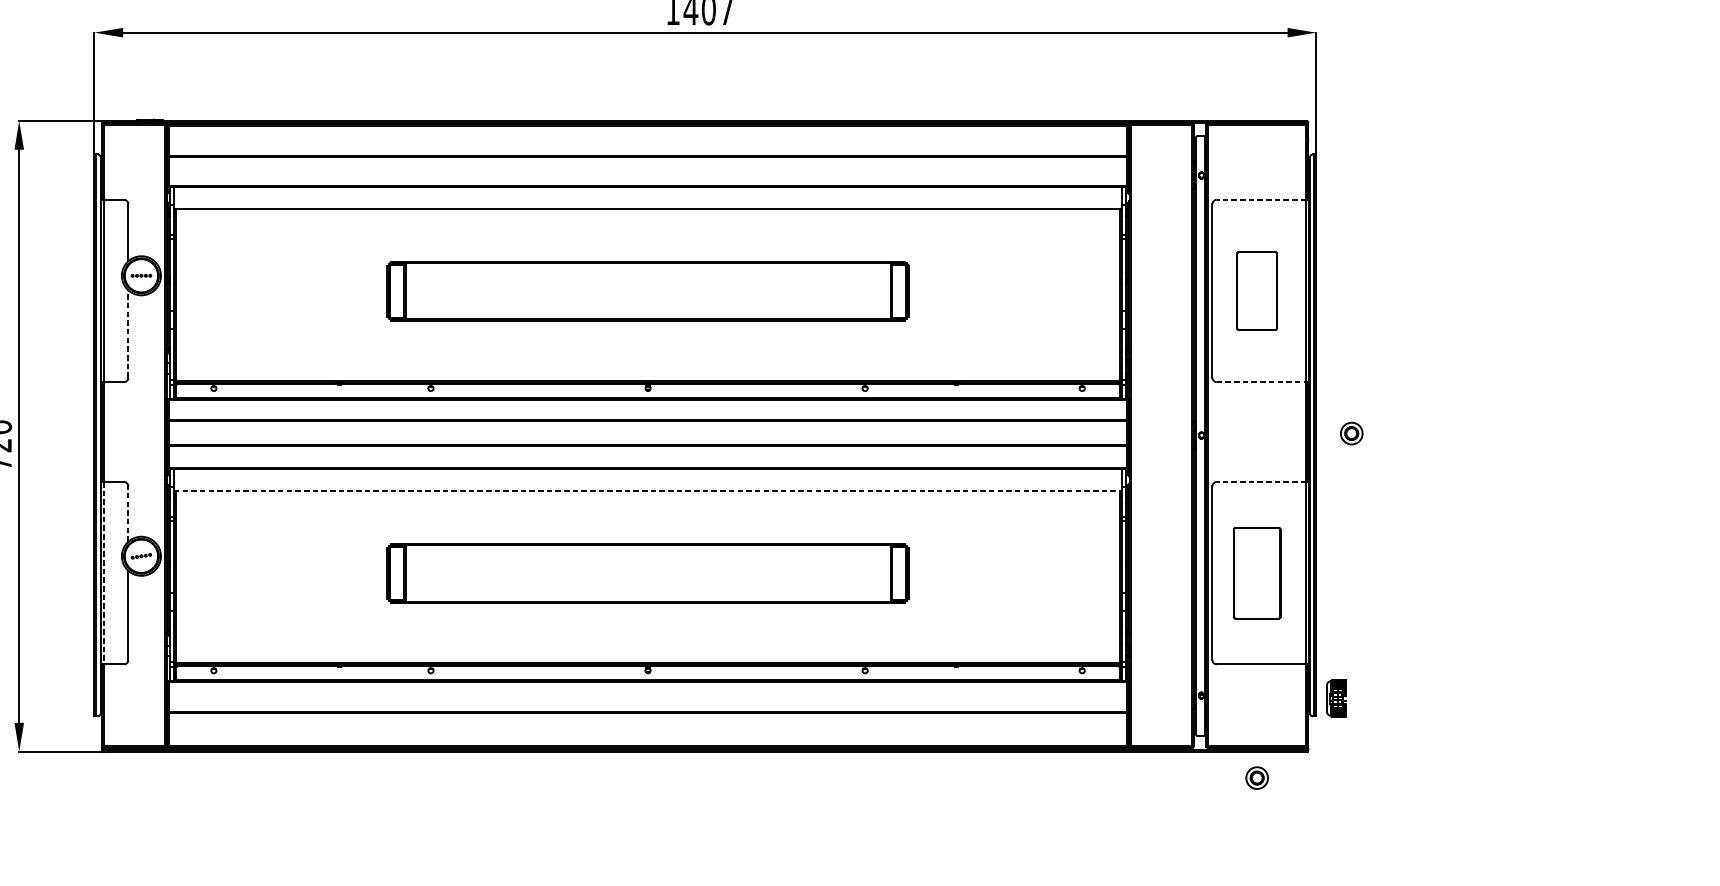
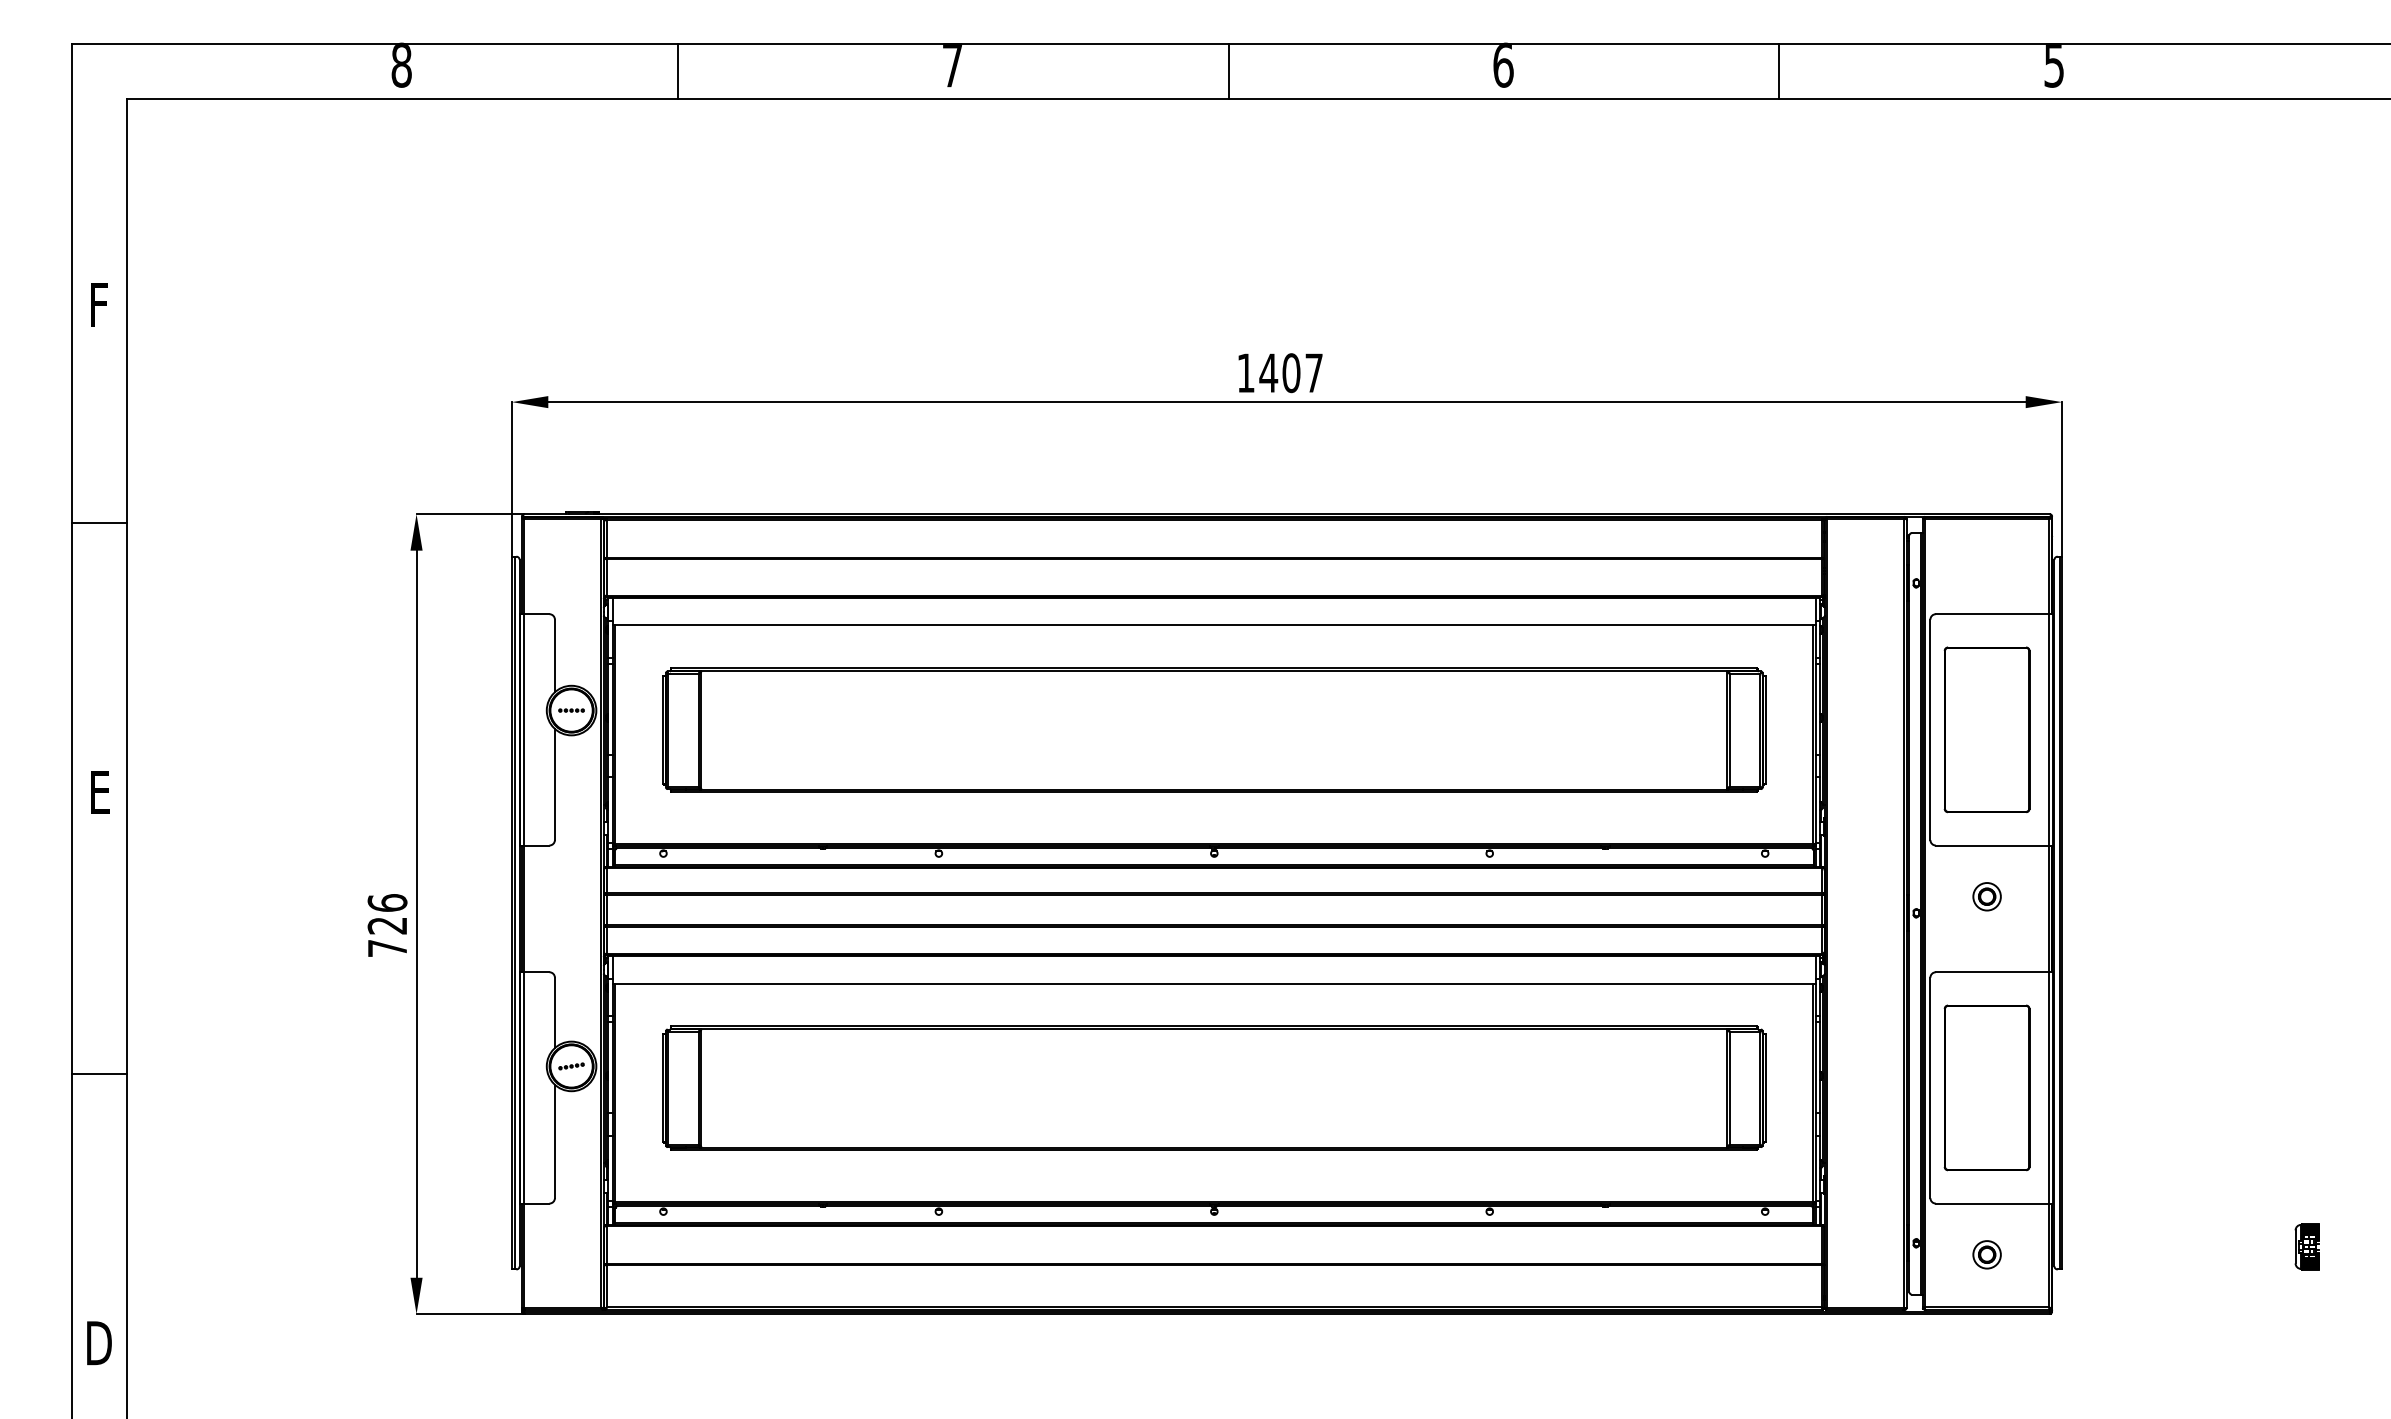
line: (1261, 200) -> (1992, 614), dashed -> solid
part: (648, 290) -> (1214, 729), size x1.67
part: (1256, 290) -> (1986, 729), size x1.67
line: (127, 334) -> (554, 784), dashed -> solid
line: (1261, 382) -> (1992, 845), dashed -> solid
part: (1351, 433) -> (1986, 896), moved
line: (1261, 482) -> (1992, 972), dashed -> solid
line: (648, 490) -> (1214, 983), dashed -> solid
line: (127, 513) -> (554, 1012), dashed -> solid
line: (104, 572) -> (524, 1087), dashed -> solid
part: (648, 572) -> (1214, 1087), size x1.67
part: (1256, 572) -> (1986, 1087), size x1.43
part: (1335, 698) -> (2306, 1246), moved
part: (1256, 777) -> (1986, 1254), moved

